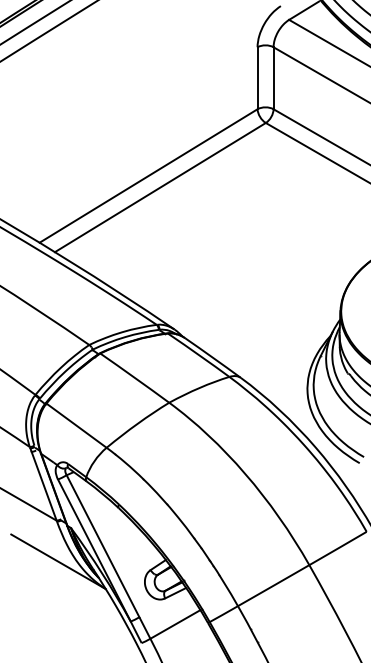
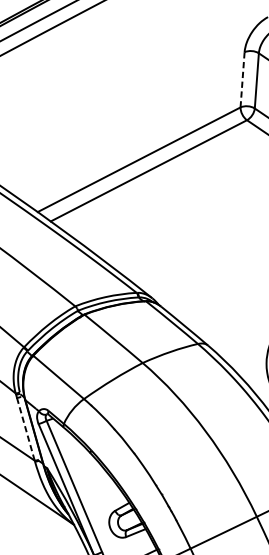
line: (257, 78) -> (242, 80), solid -> dashed
line: (44, 486) -> (26, 429), solid -> dashed

